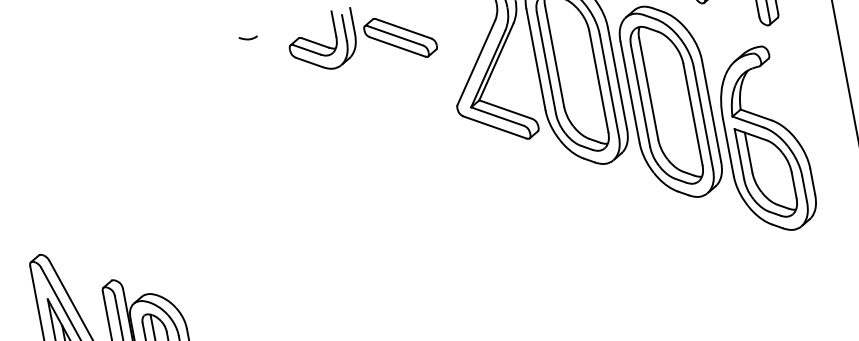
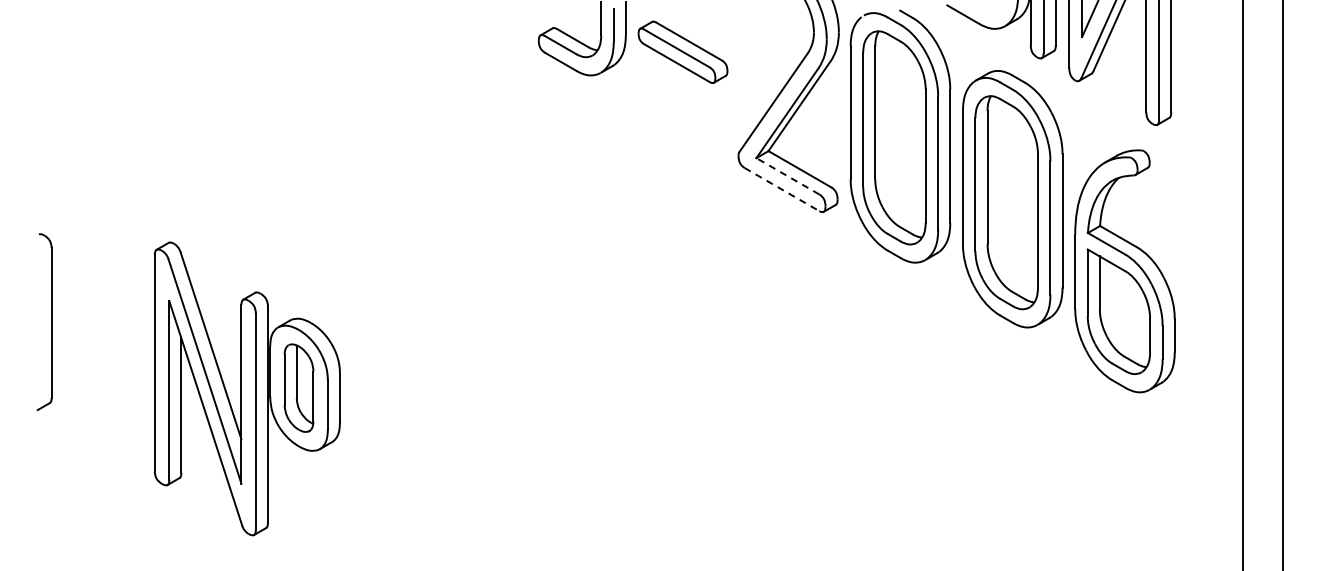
curve: (248, 38) -> (488, 16), removed
line: (497, 116) -> (787, 176), solid -> dashed
line: (495, 127) -> (782, 189), solid -> dashed

